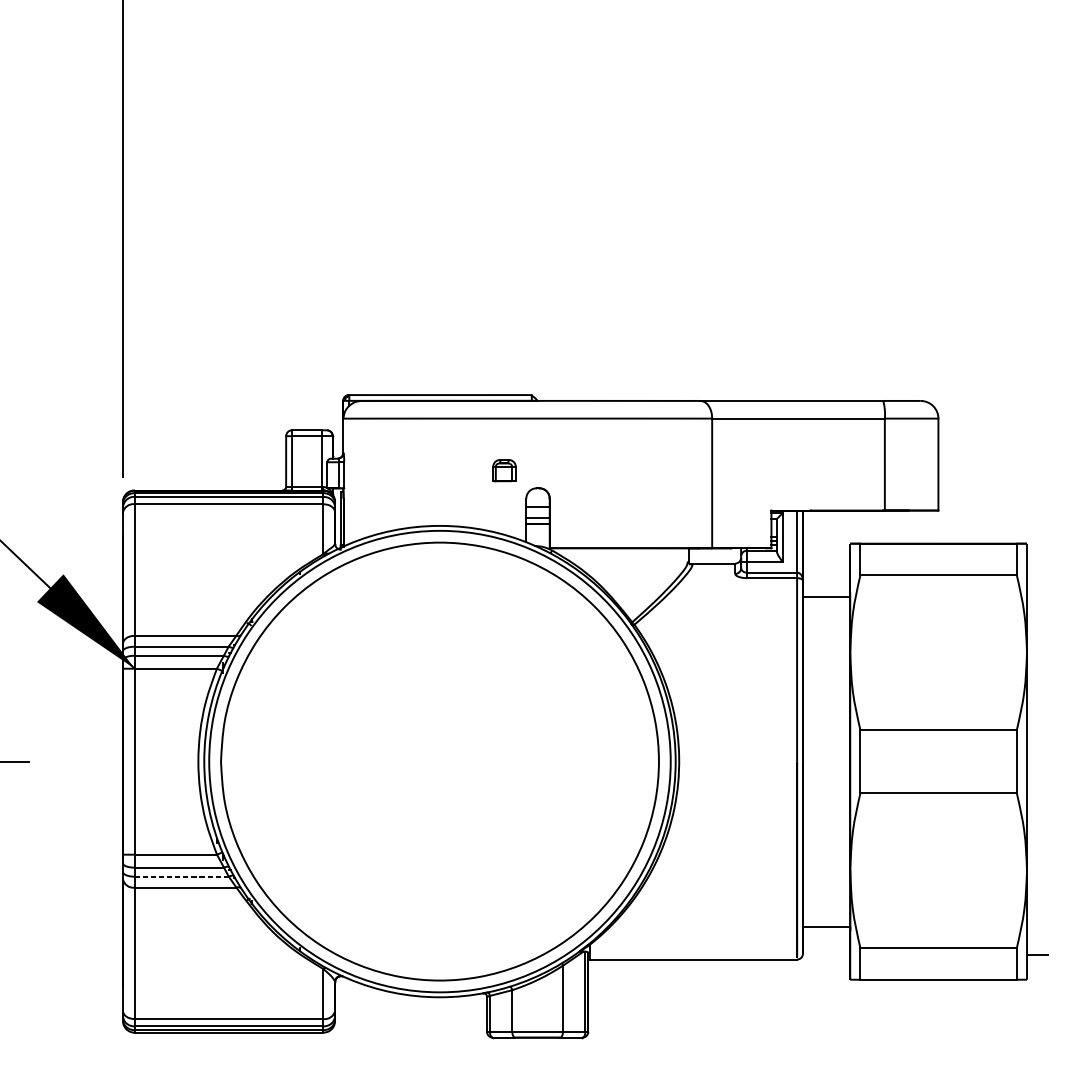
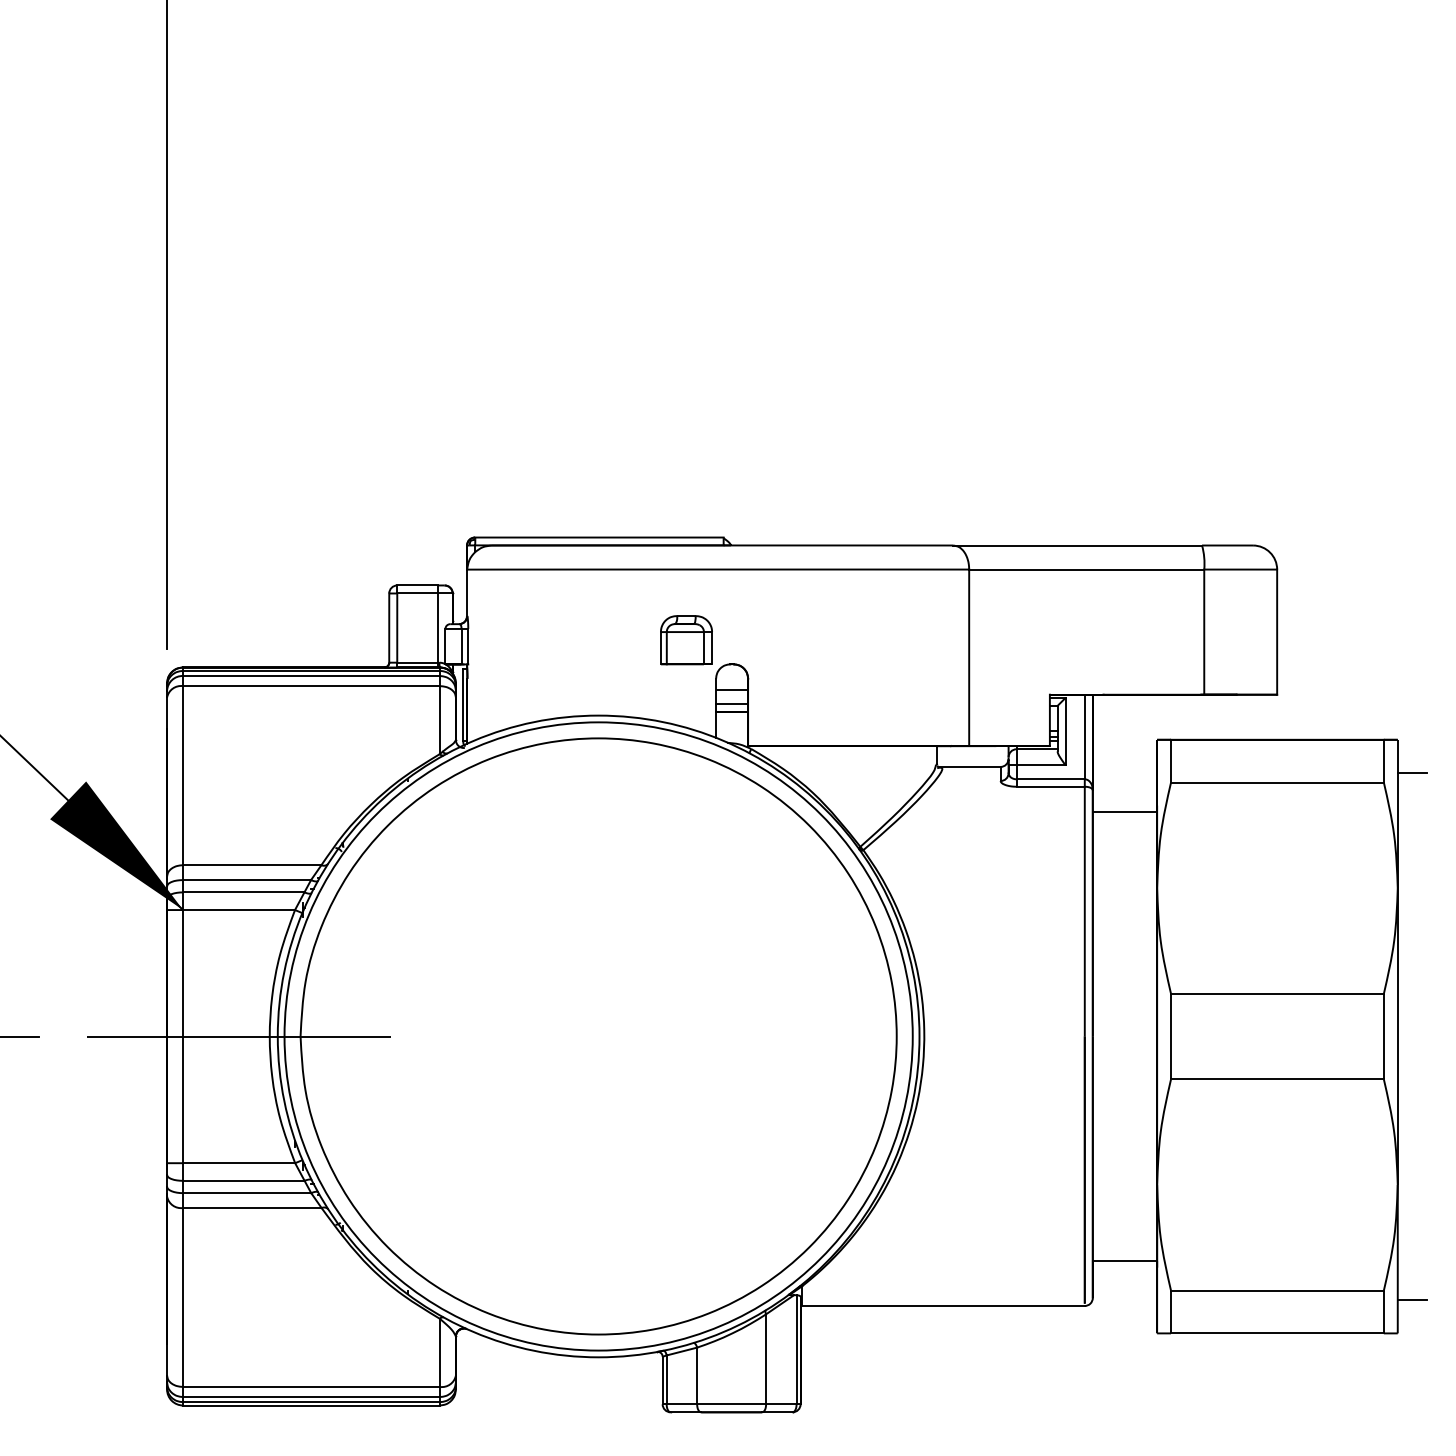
part: (504, 470) -> (686, 640), size x1.67
line: (1037, 568) -> (1411, 773), added
line: (175, 761) -> (238, 1036), added
line: (181, 876) -> (246, 1193), dashed -> solid

